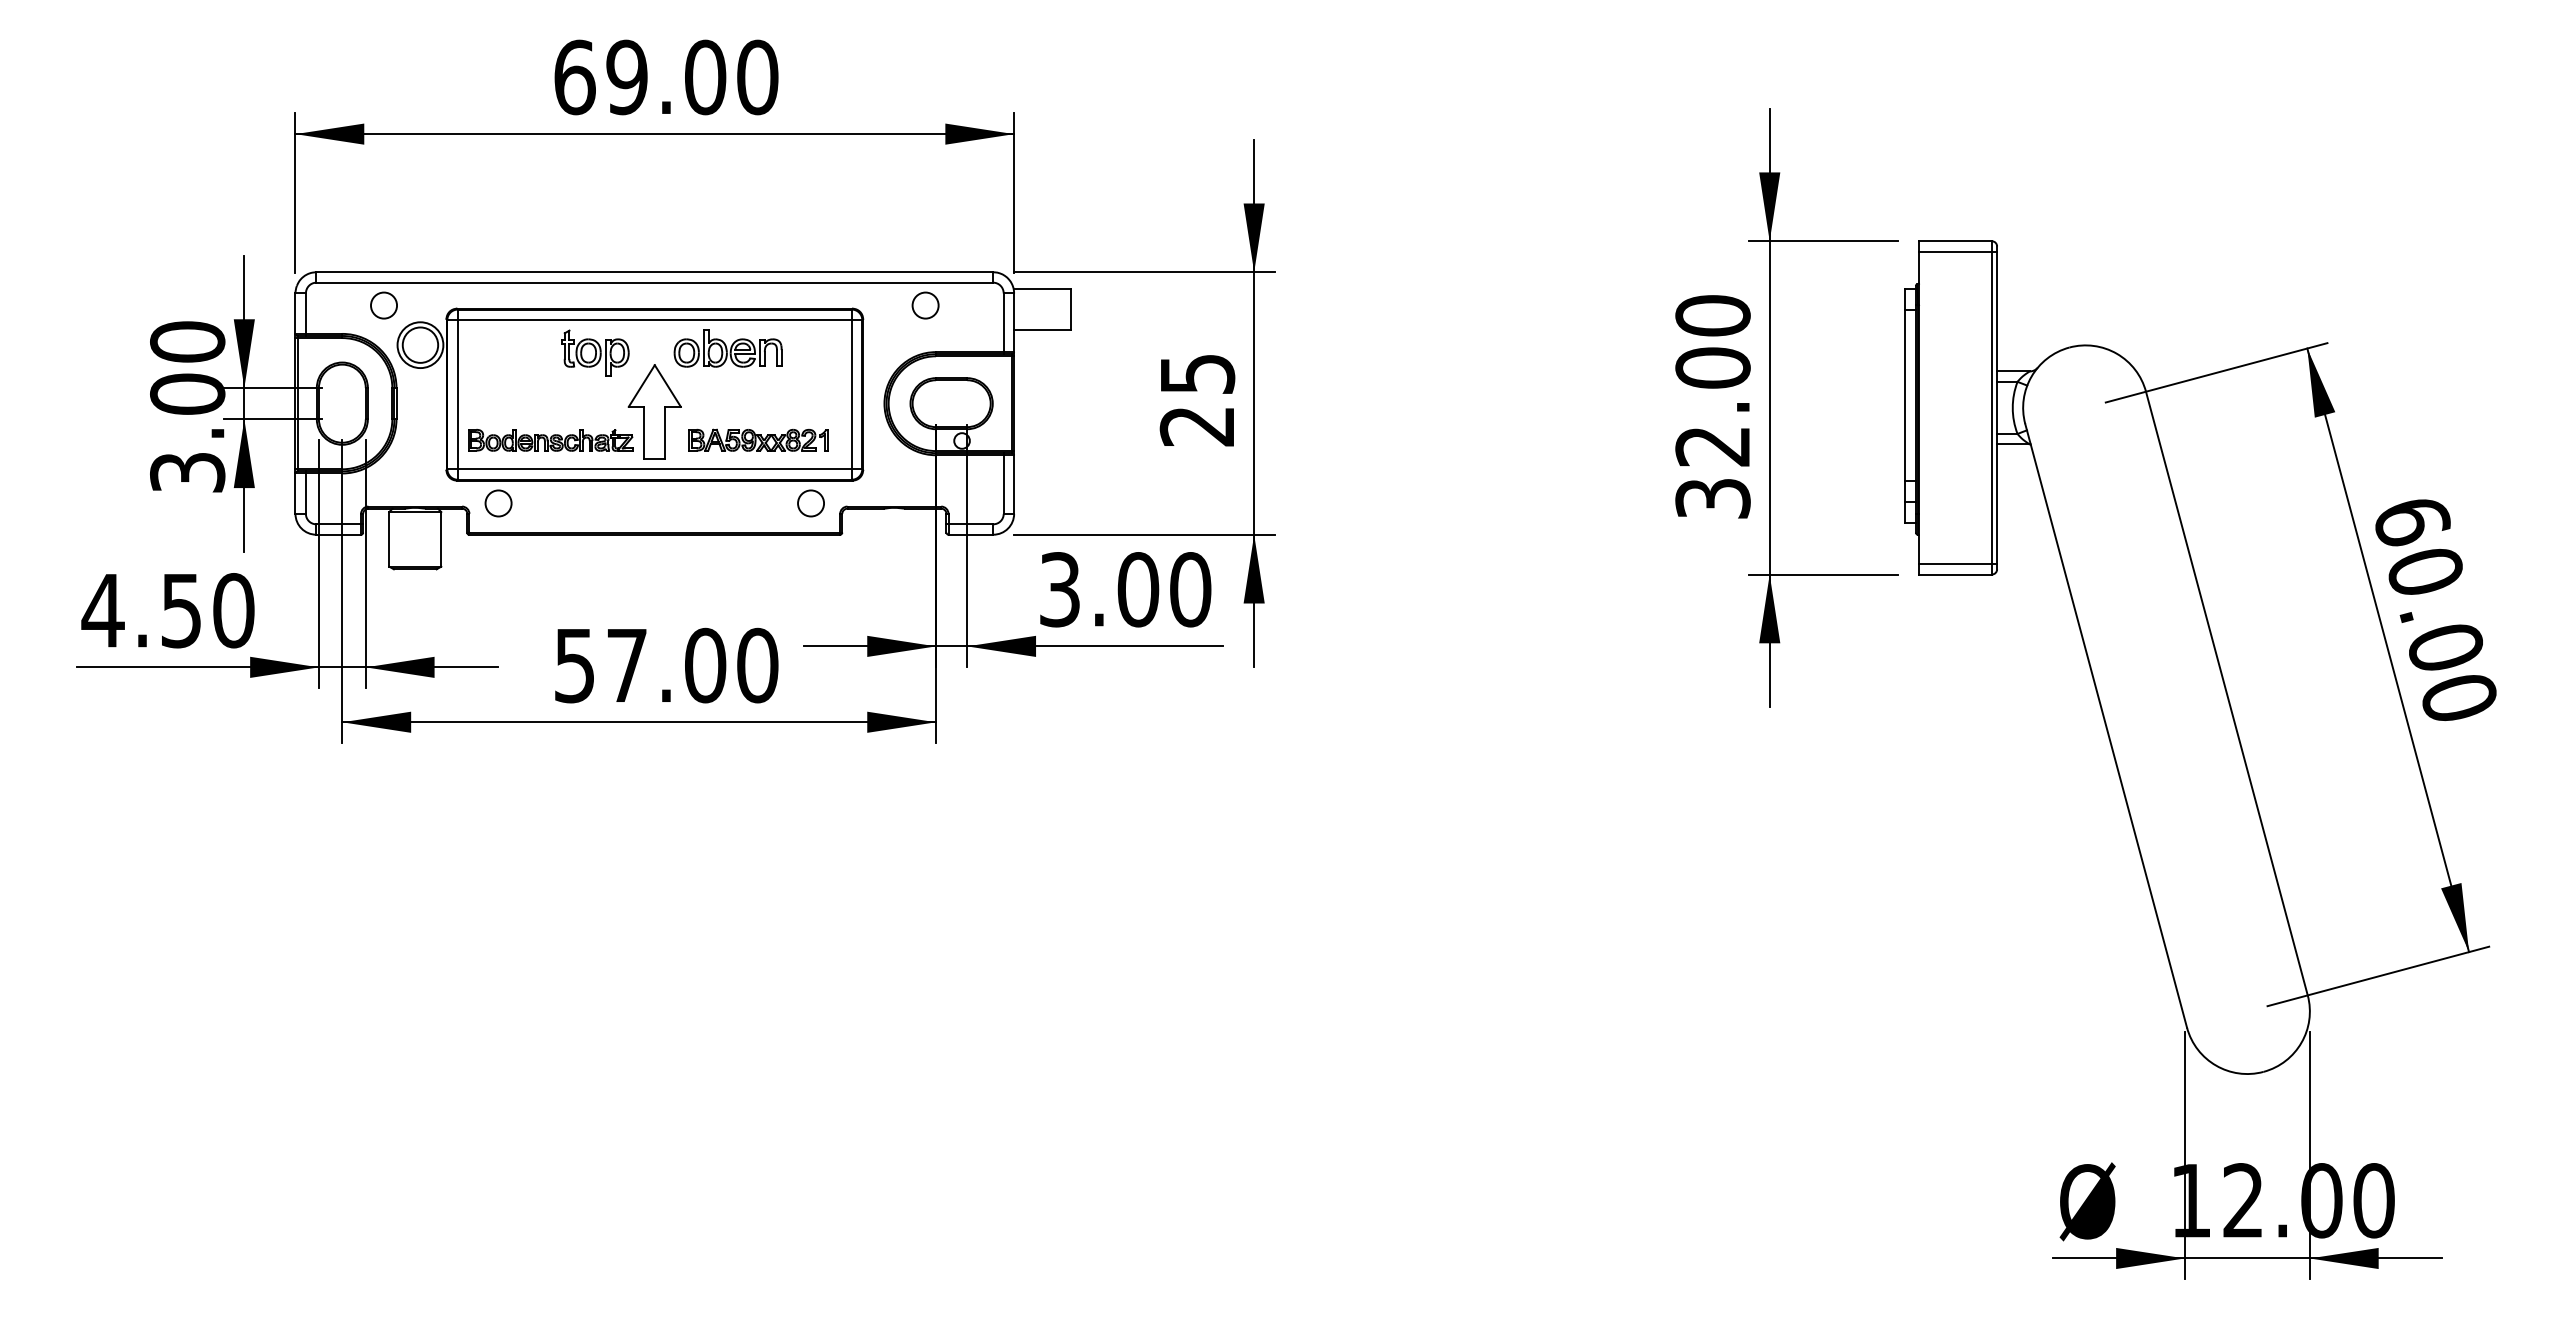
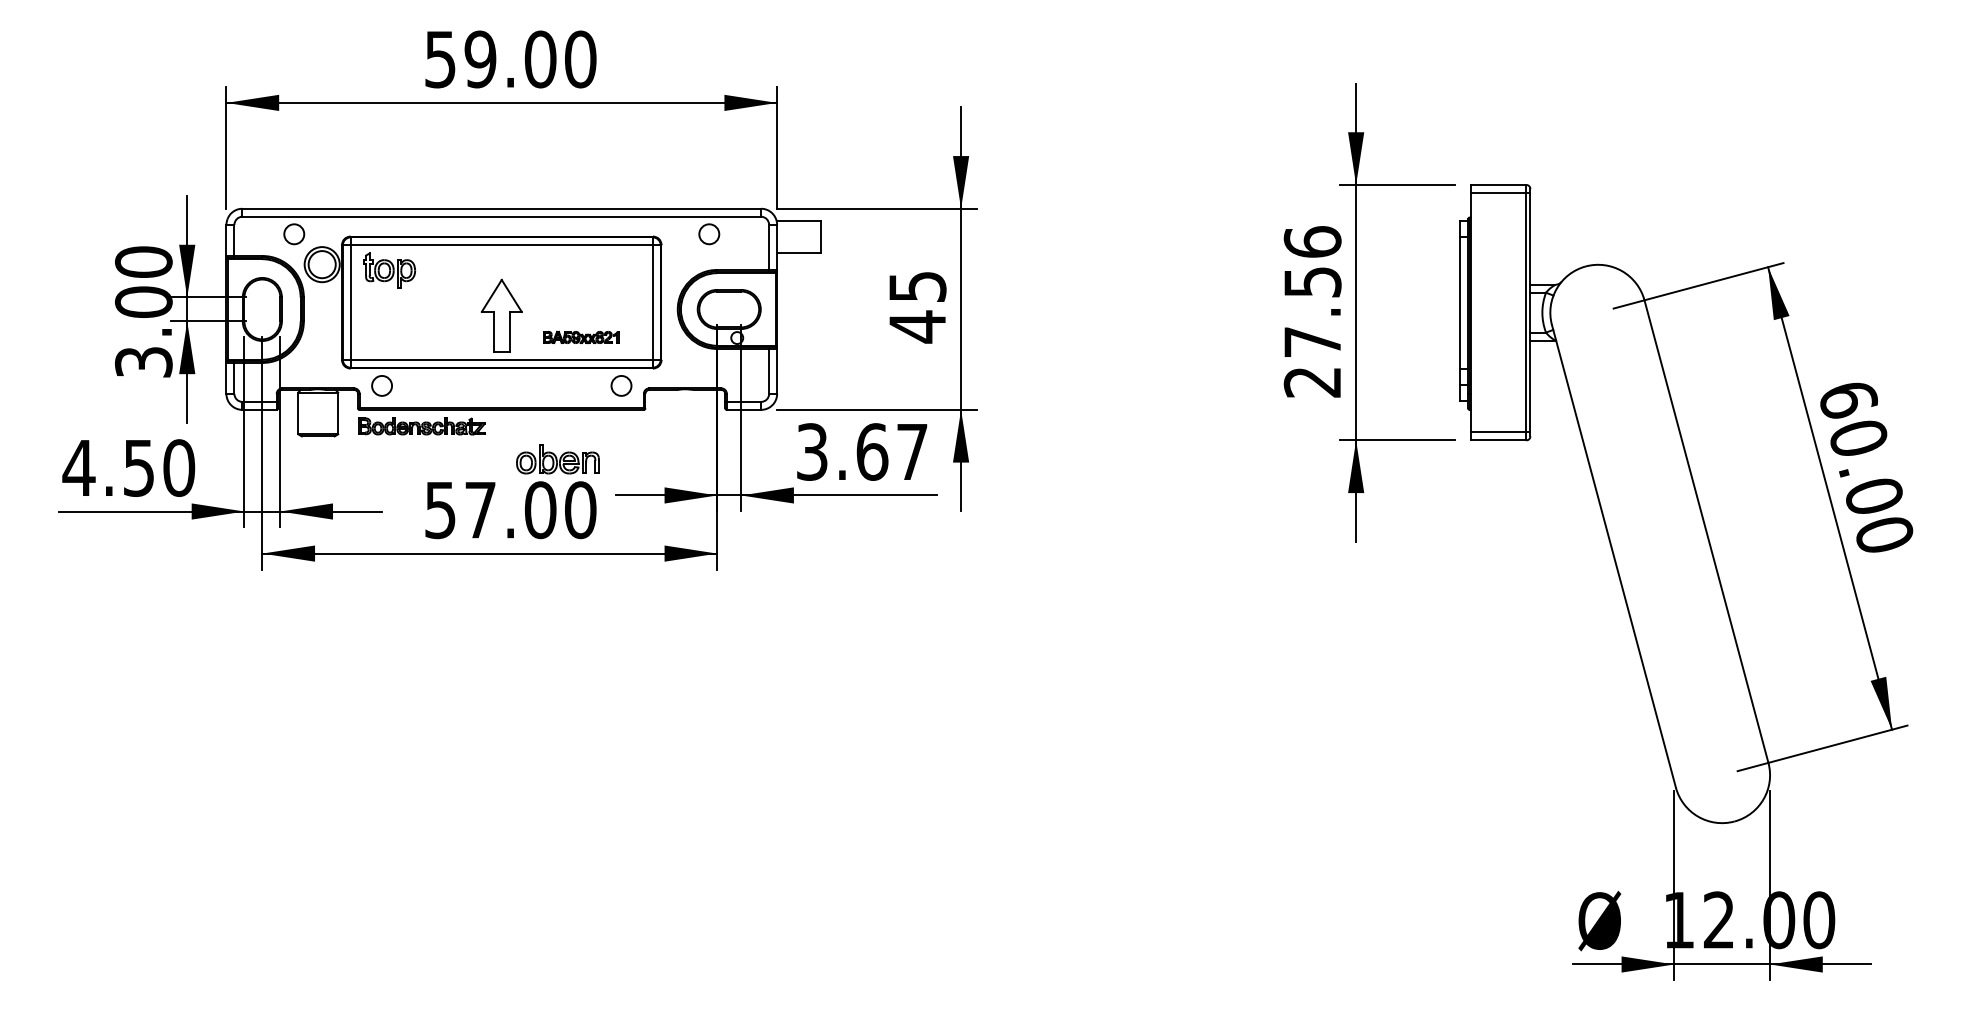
text: (574, 77) -> (440, 59), 69.00 -> 59.00
part: (727, 348) -> (557, 459), moved
part: (595, 352) -> (389, 270), moved
text: (1712, 406) -> (1312, 311), 32.00 -> 27.56
text: (1196, 426) -> (916, 326), 25 -> 45
part: (758, 439) -> (581, 336), size x0.7
part: (550, 440) -> (421, 426), moved
text: (1164, 589) -> (892, 451), 3.00 -> 3.67

